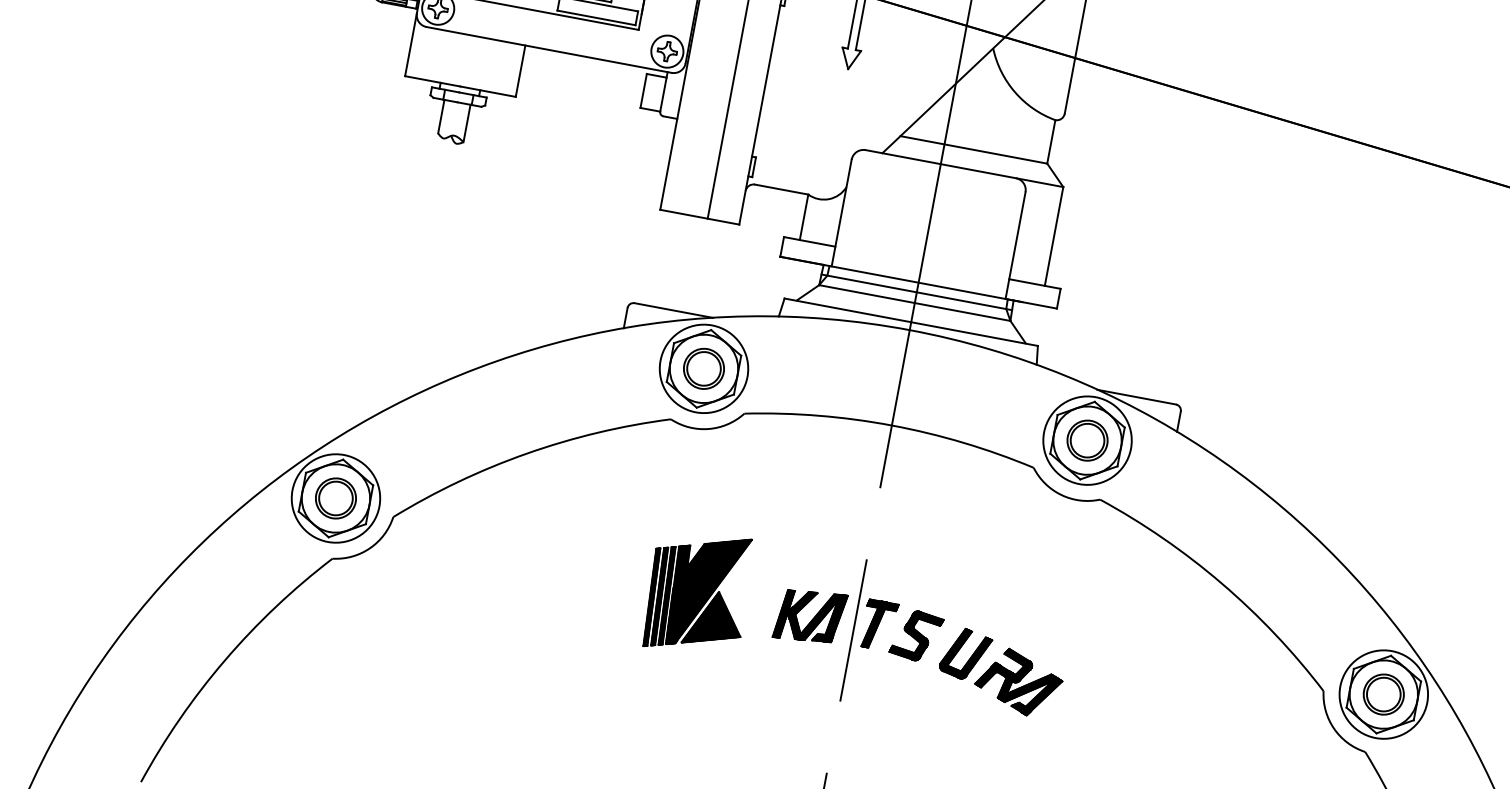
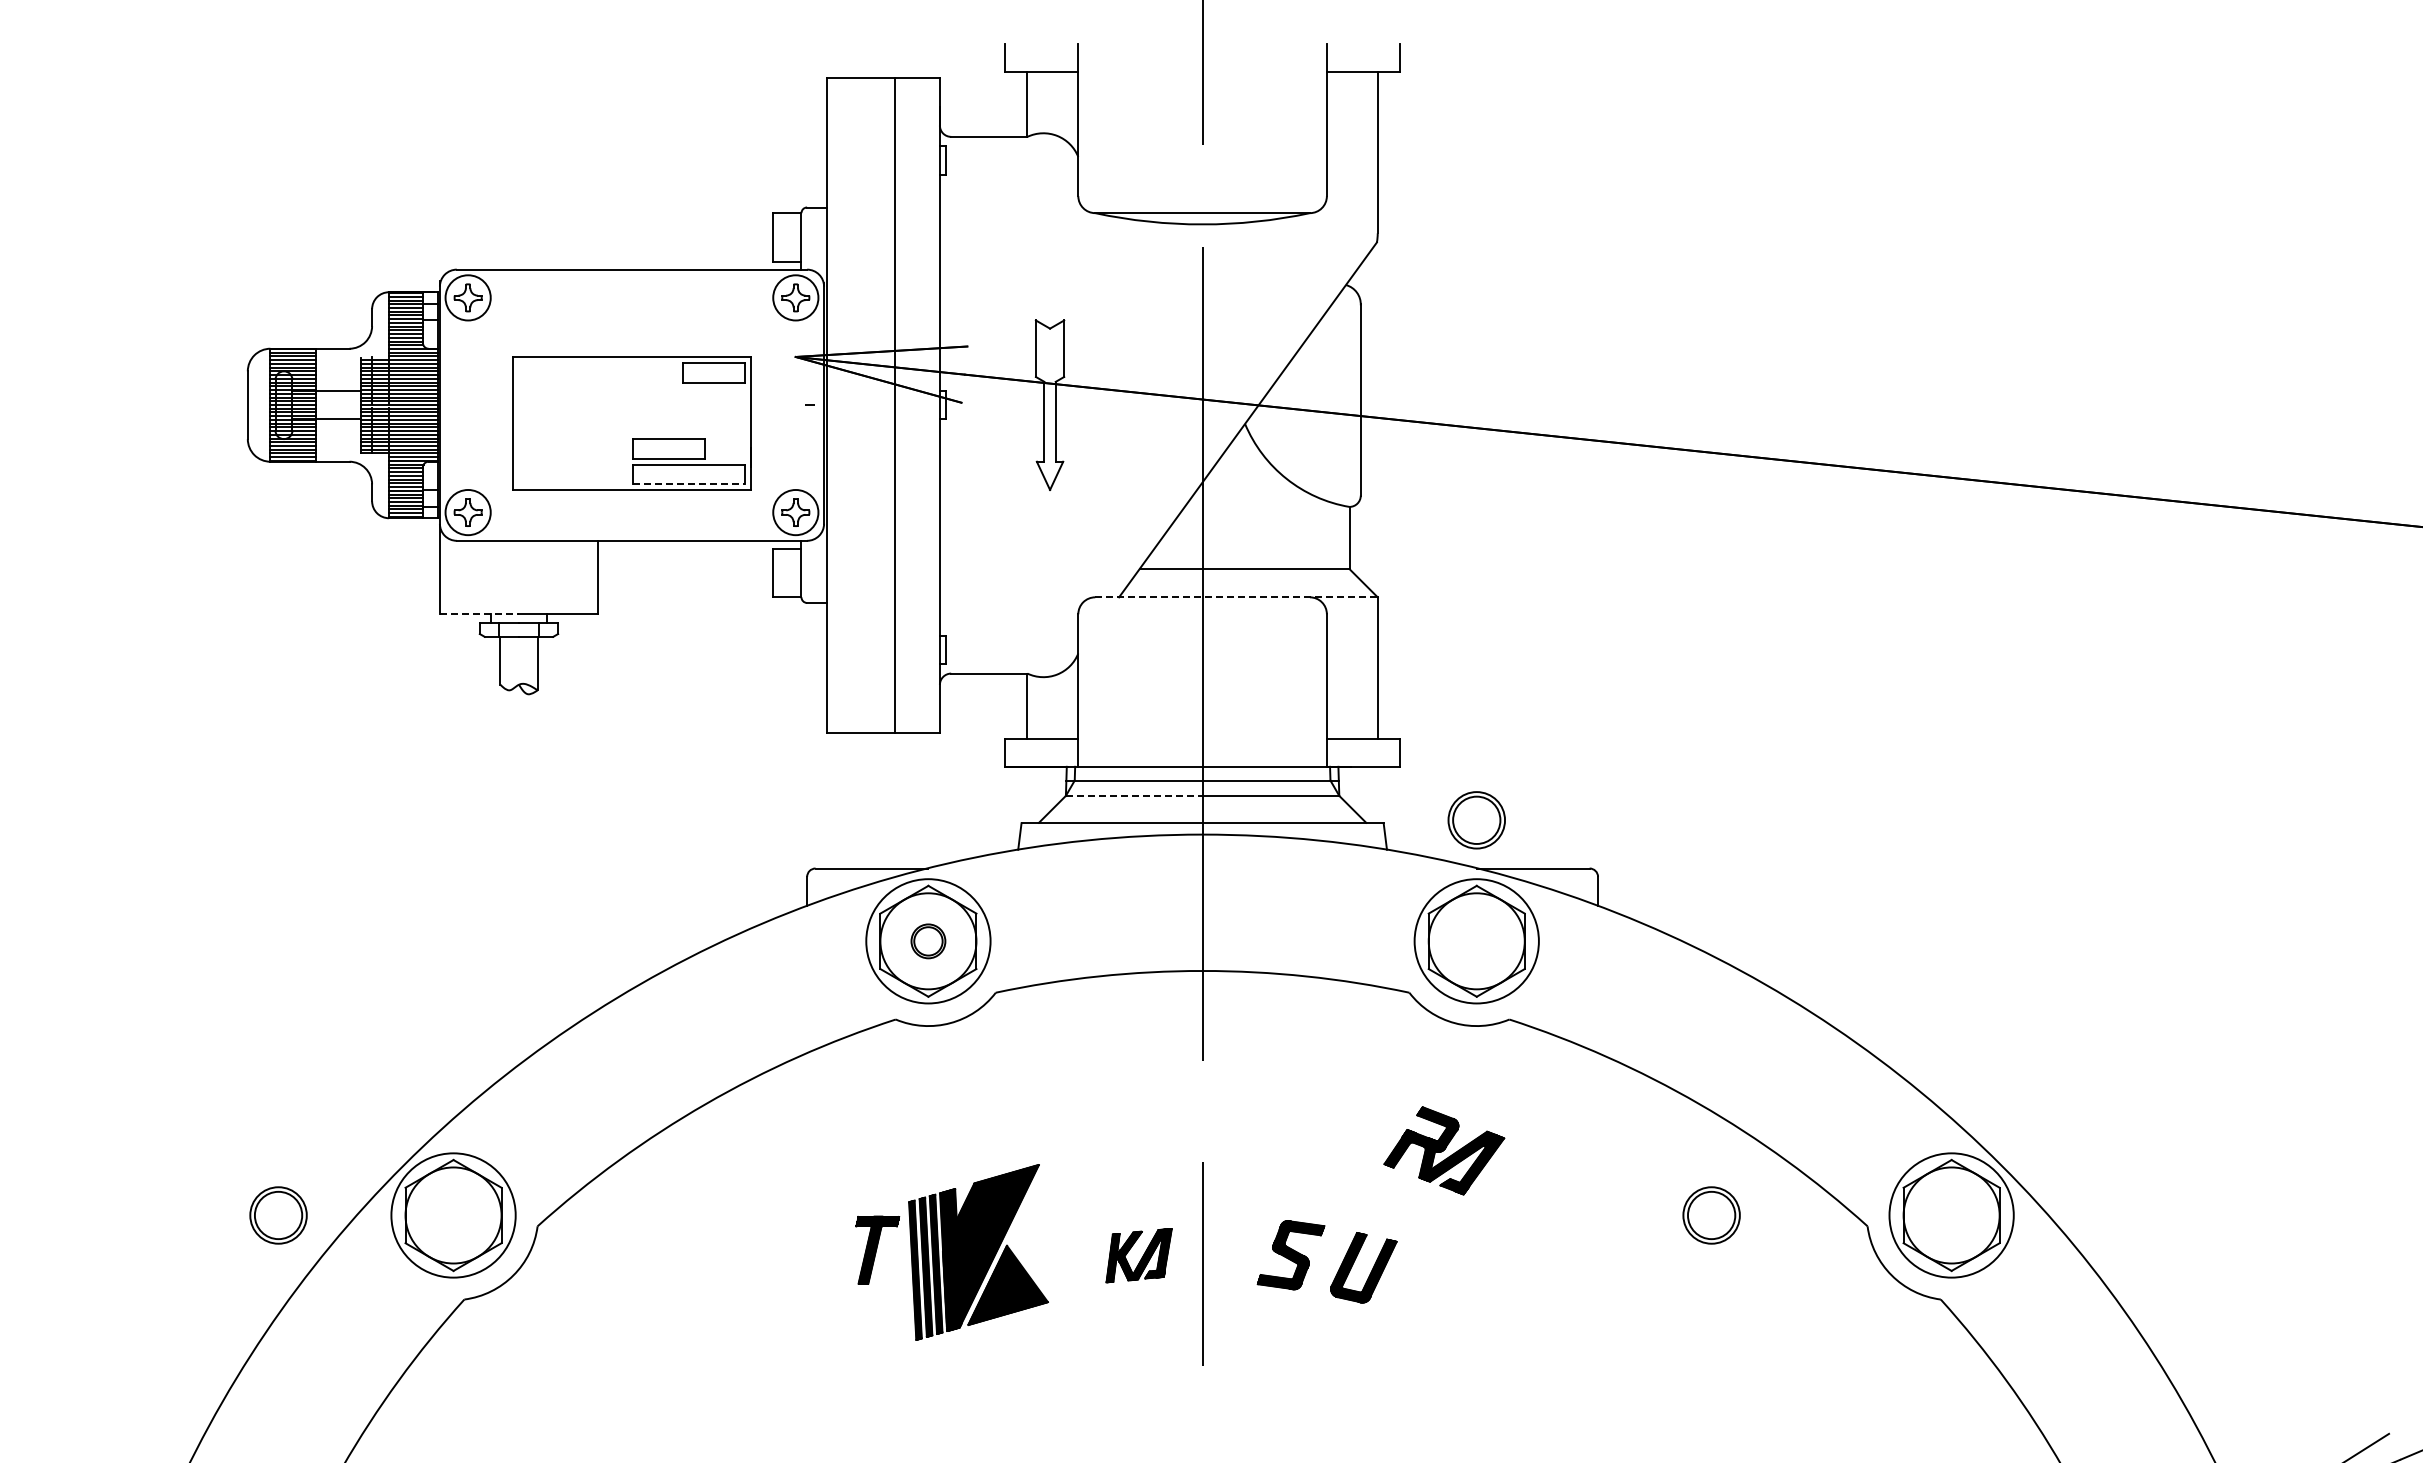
line: (596, 18) -> (689, 484), solid -> dashed
line: (432, 81) -> (479, 614), solid -> dashed
line: (965, 168) -> (1237, 597), solid -> dashed
line: (867, 293) -> (1134, 795), solid -> dashed
part: (704, 369) -> (928, 941), size x0.6
part: (1087, 440) -> (1476, 820), moved
part: (335, 498) -> (278, 1215), moved
part: (809, 616) -> (1138, 1255), size x0.7
part: (879, 624) -> (877, 1249), moved
part: (1019, 682) -> (1444, 1150), moved
part: (1383, 694) -> (1711, 1215), moved

